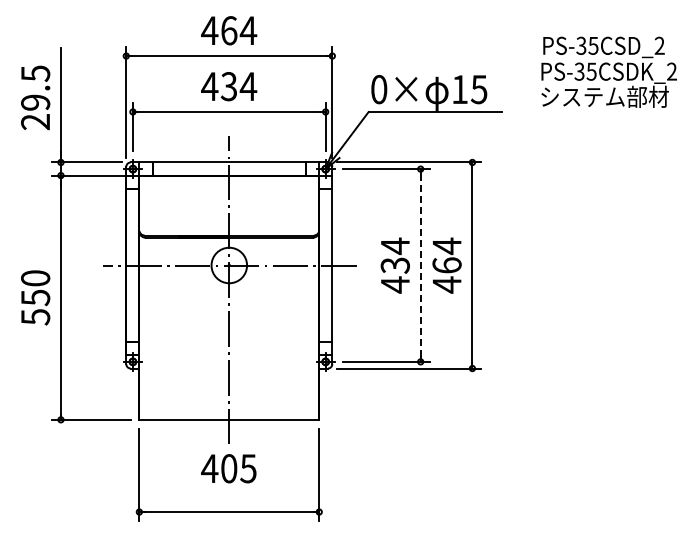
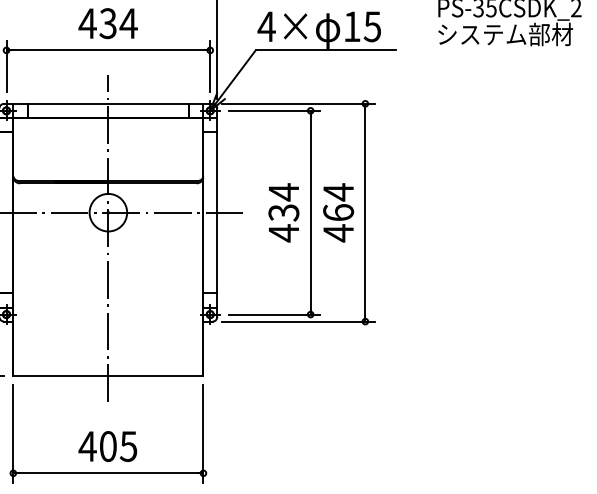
text: (378, 89) -> (266, 26), 0× -> 4×
line: (420, 265) -> (310, 212), dashed -> solid
text: (228, 468) -> (107, 446), moved

